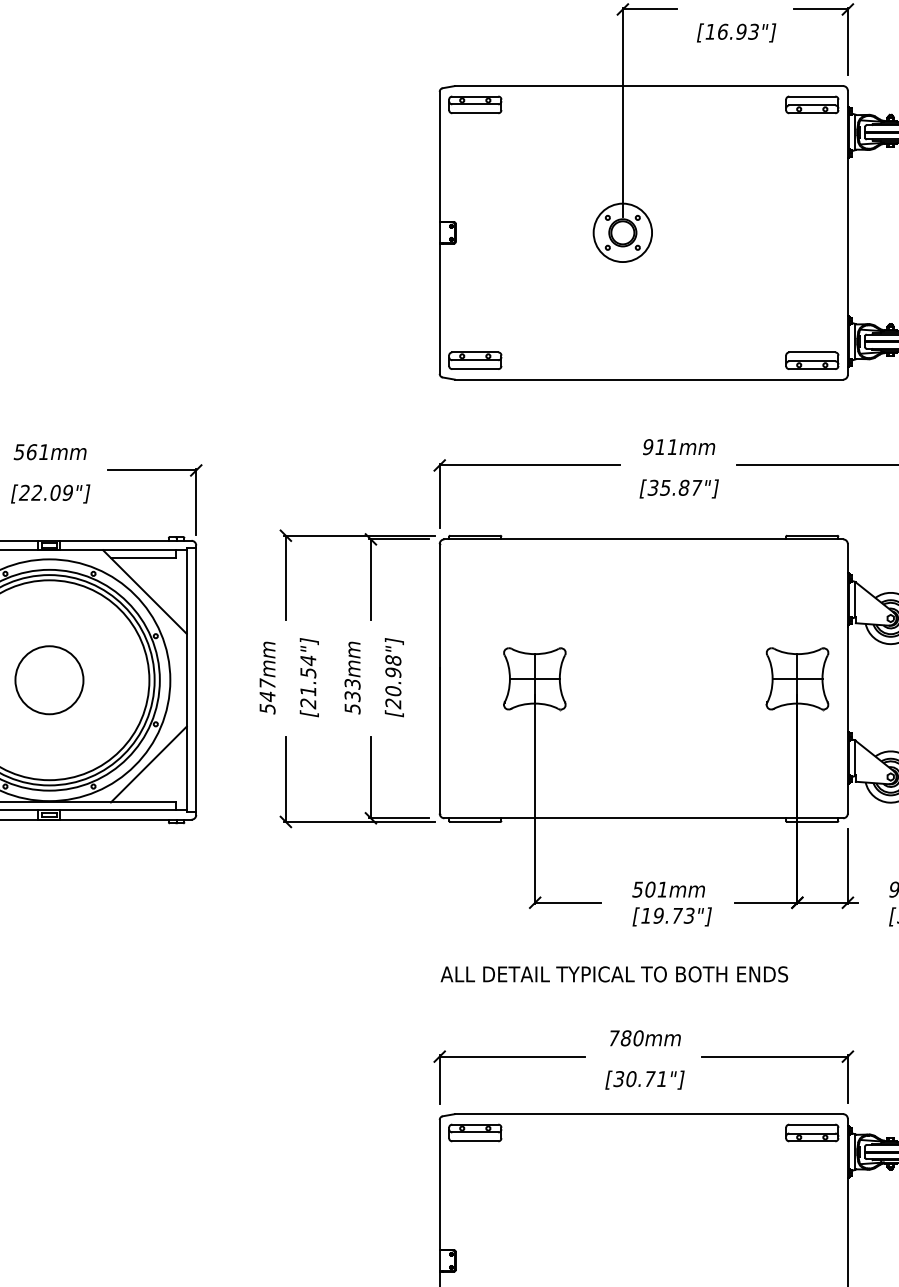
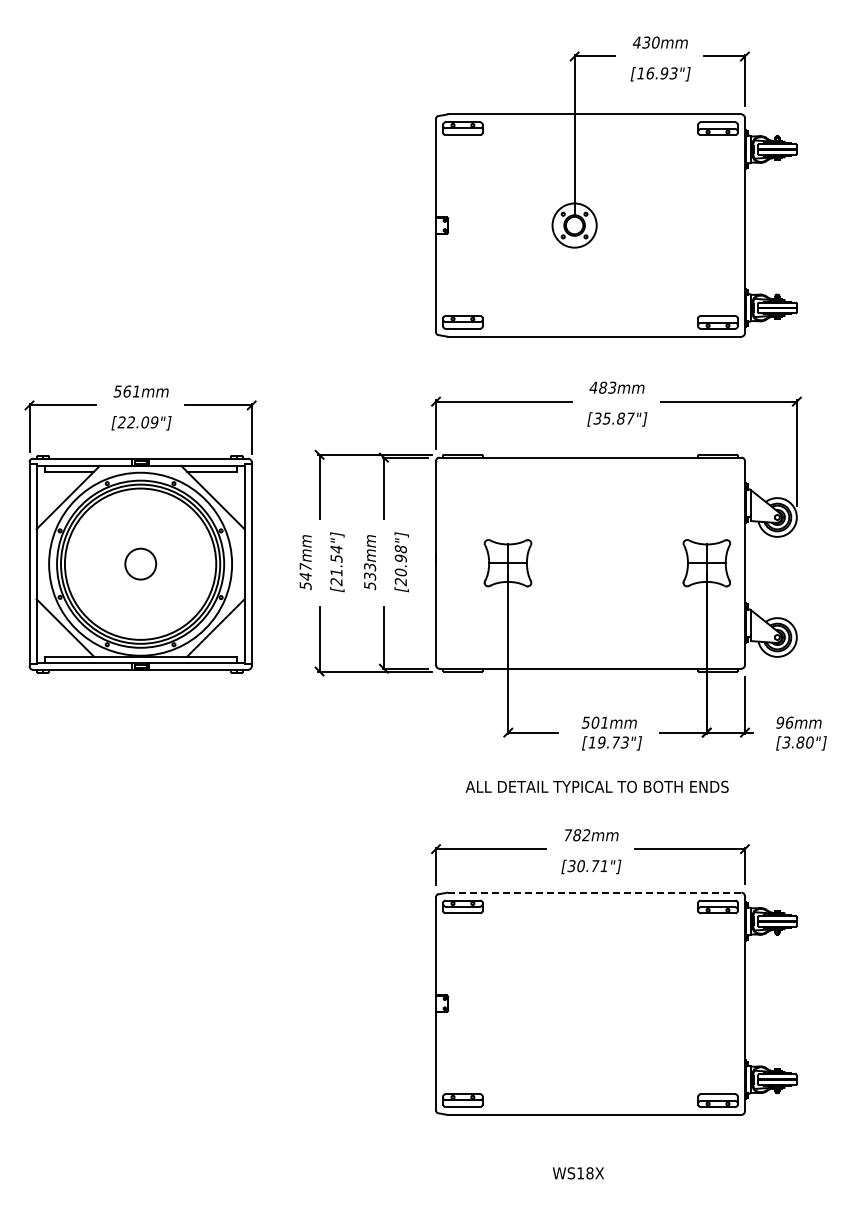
text: (659, 446) -> (602, 387), 911mm -> 483mm
circle: (49, 679) -> (140, 563), size x0.6
text: (613, 973) -> (596, 786), moved
text: (638, 1038) -> (586, 835), 780mm -> 782mm
line: (649, 1113) -> (594, 892), solid -> dashed

